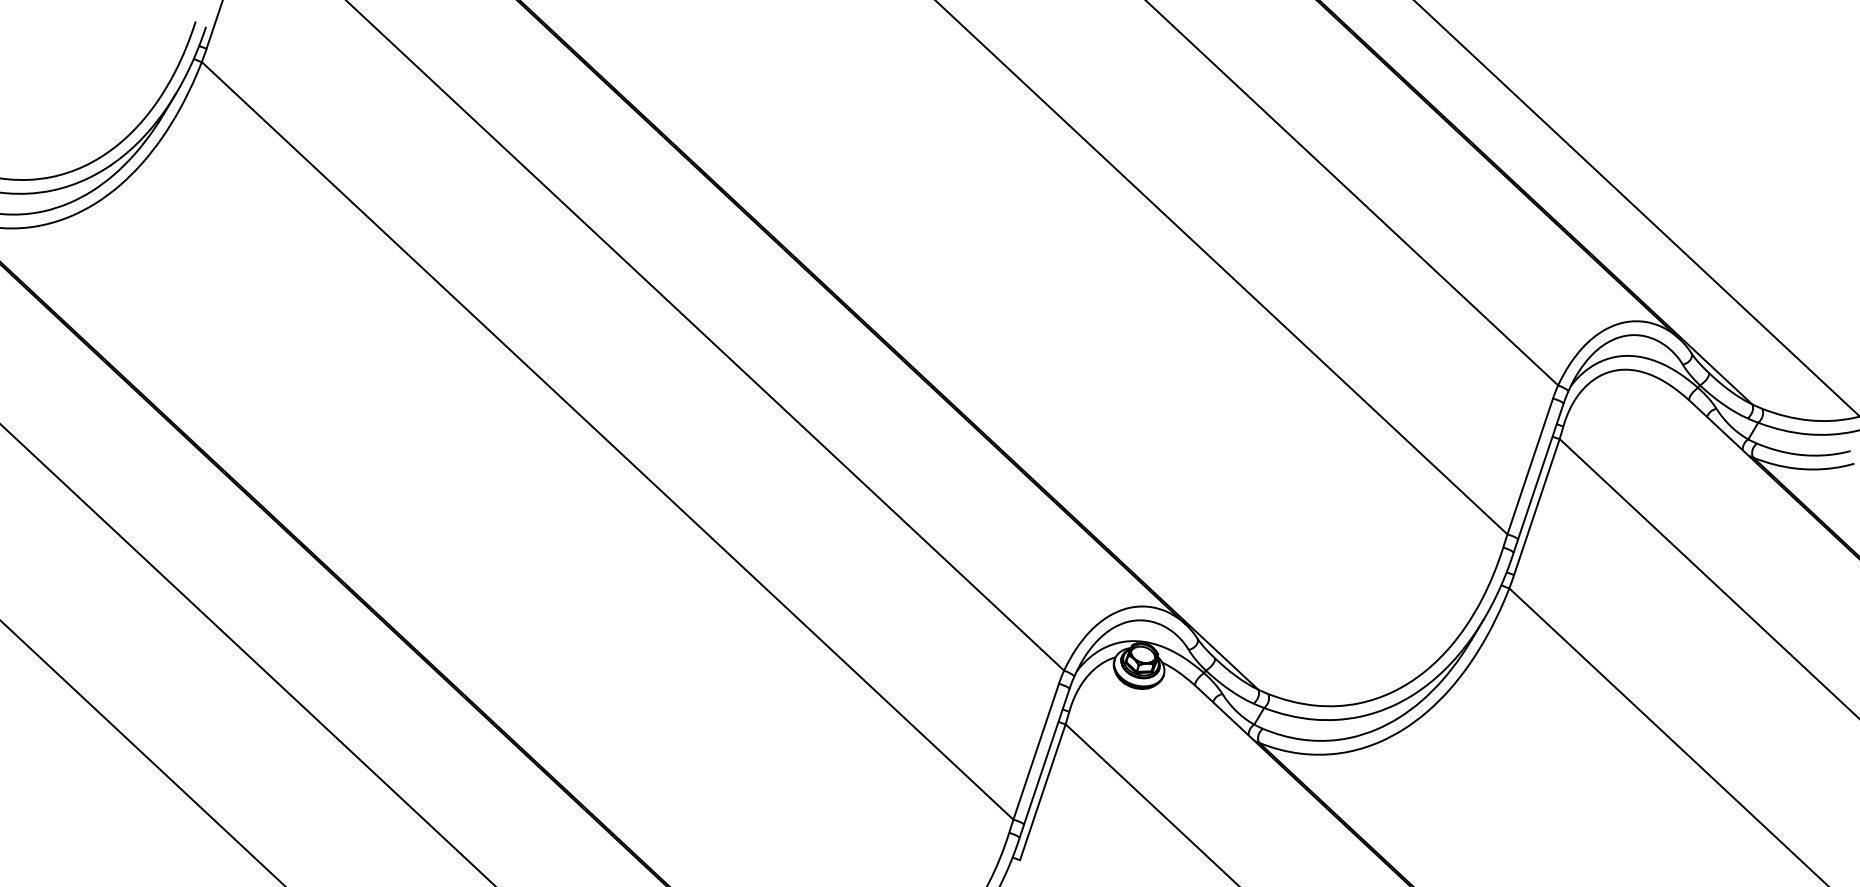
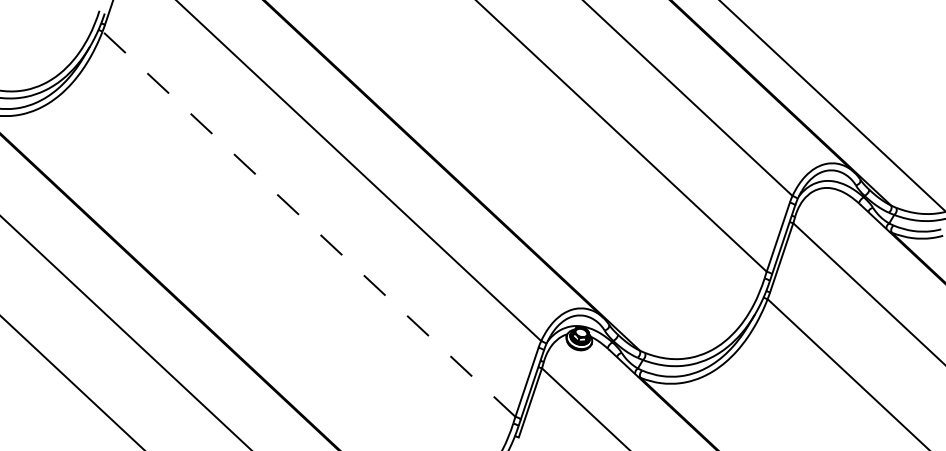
line: (606, 439) -> (308, 223), solid -> dashed

